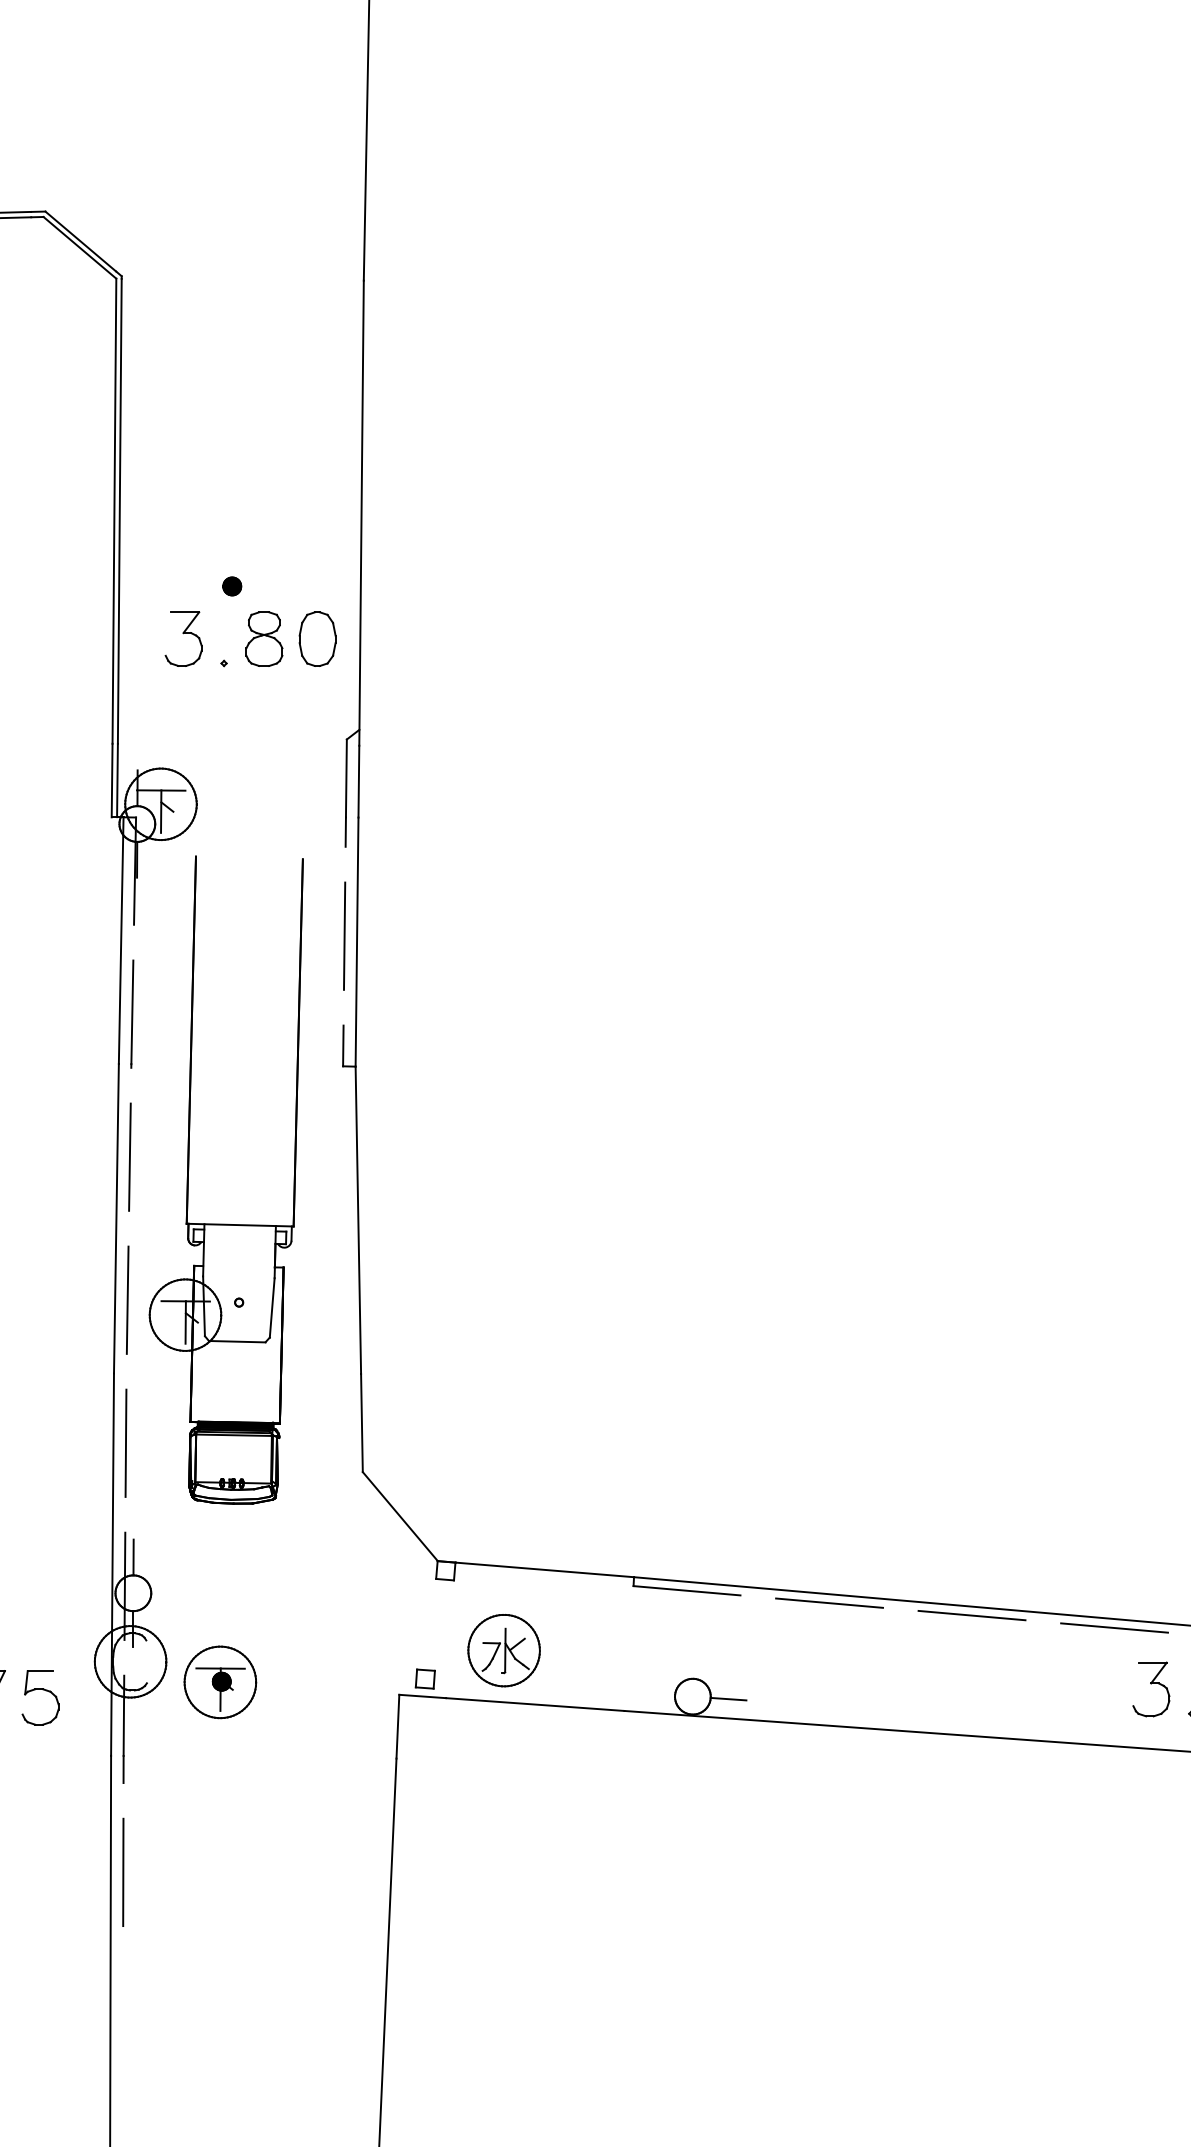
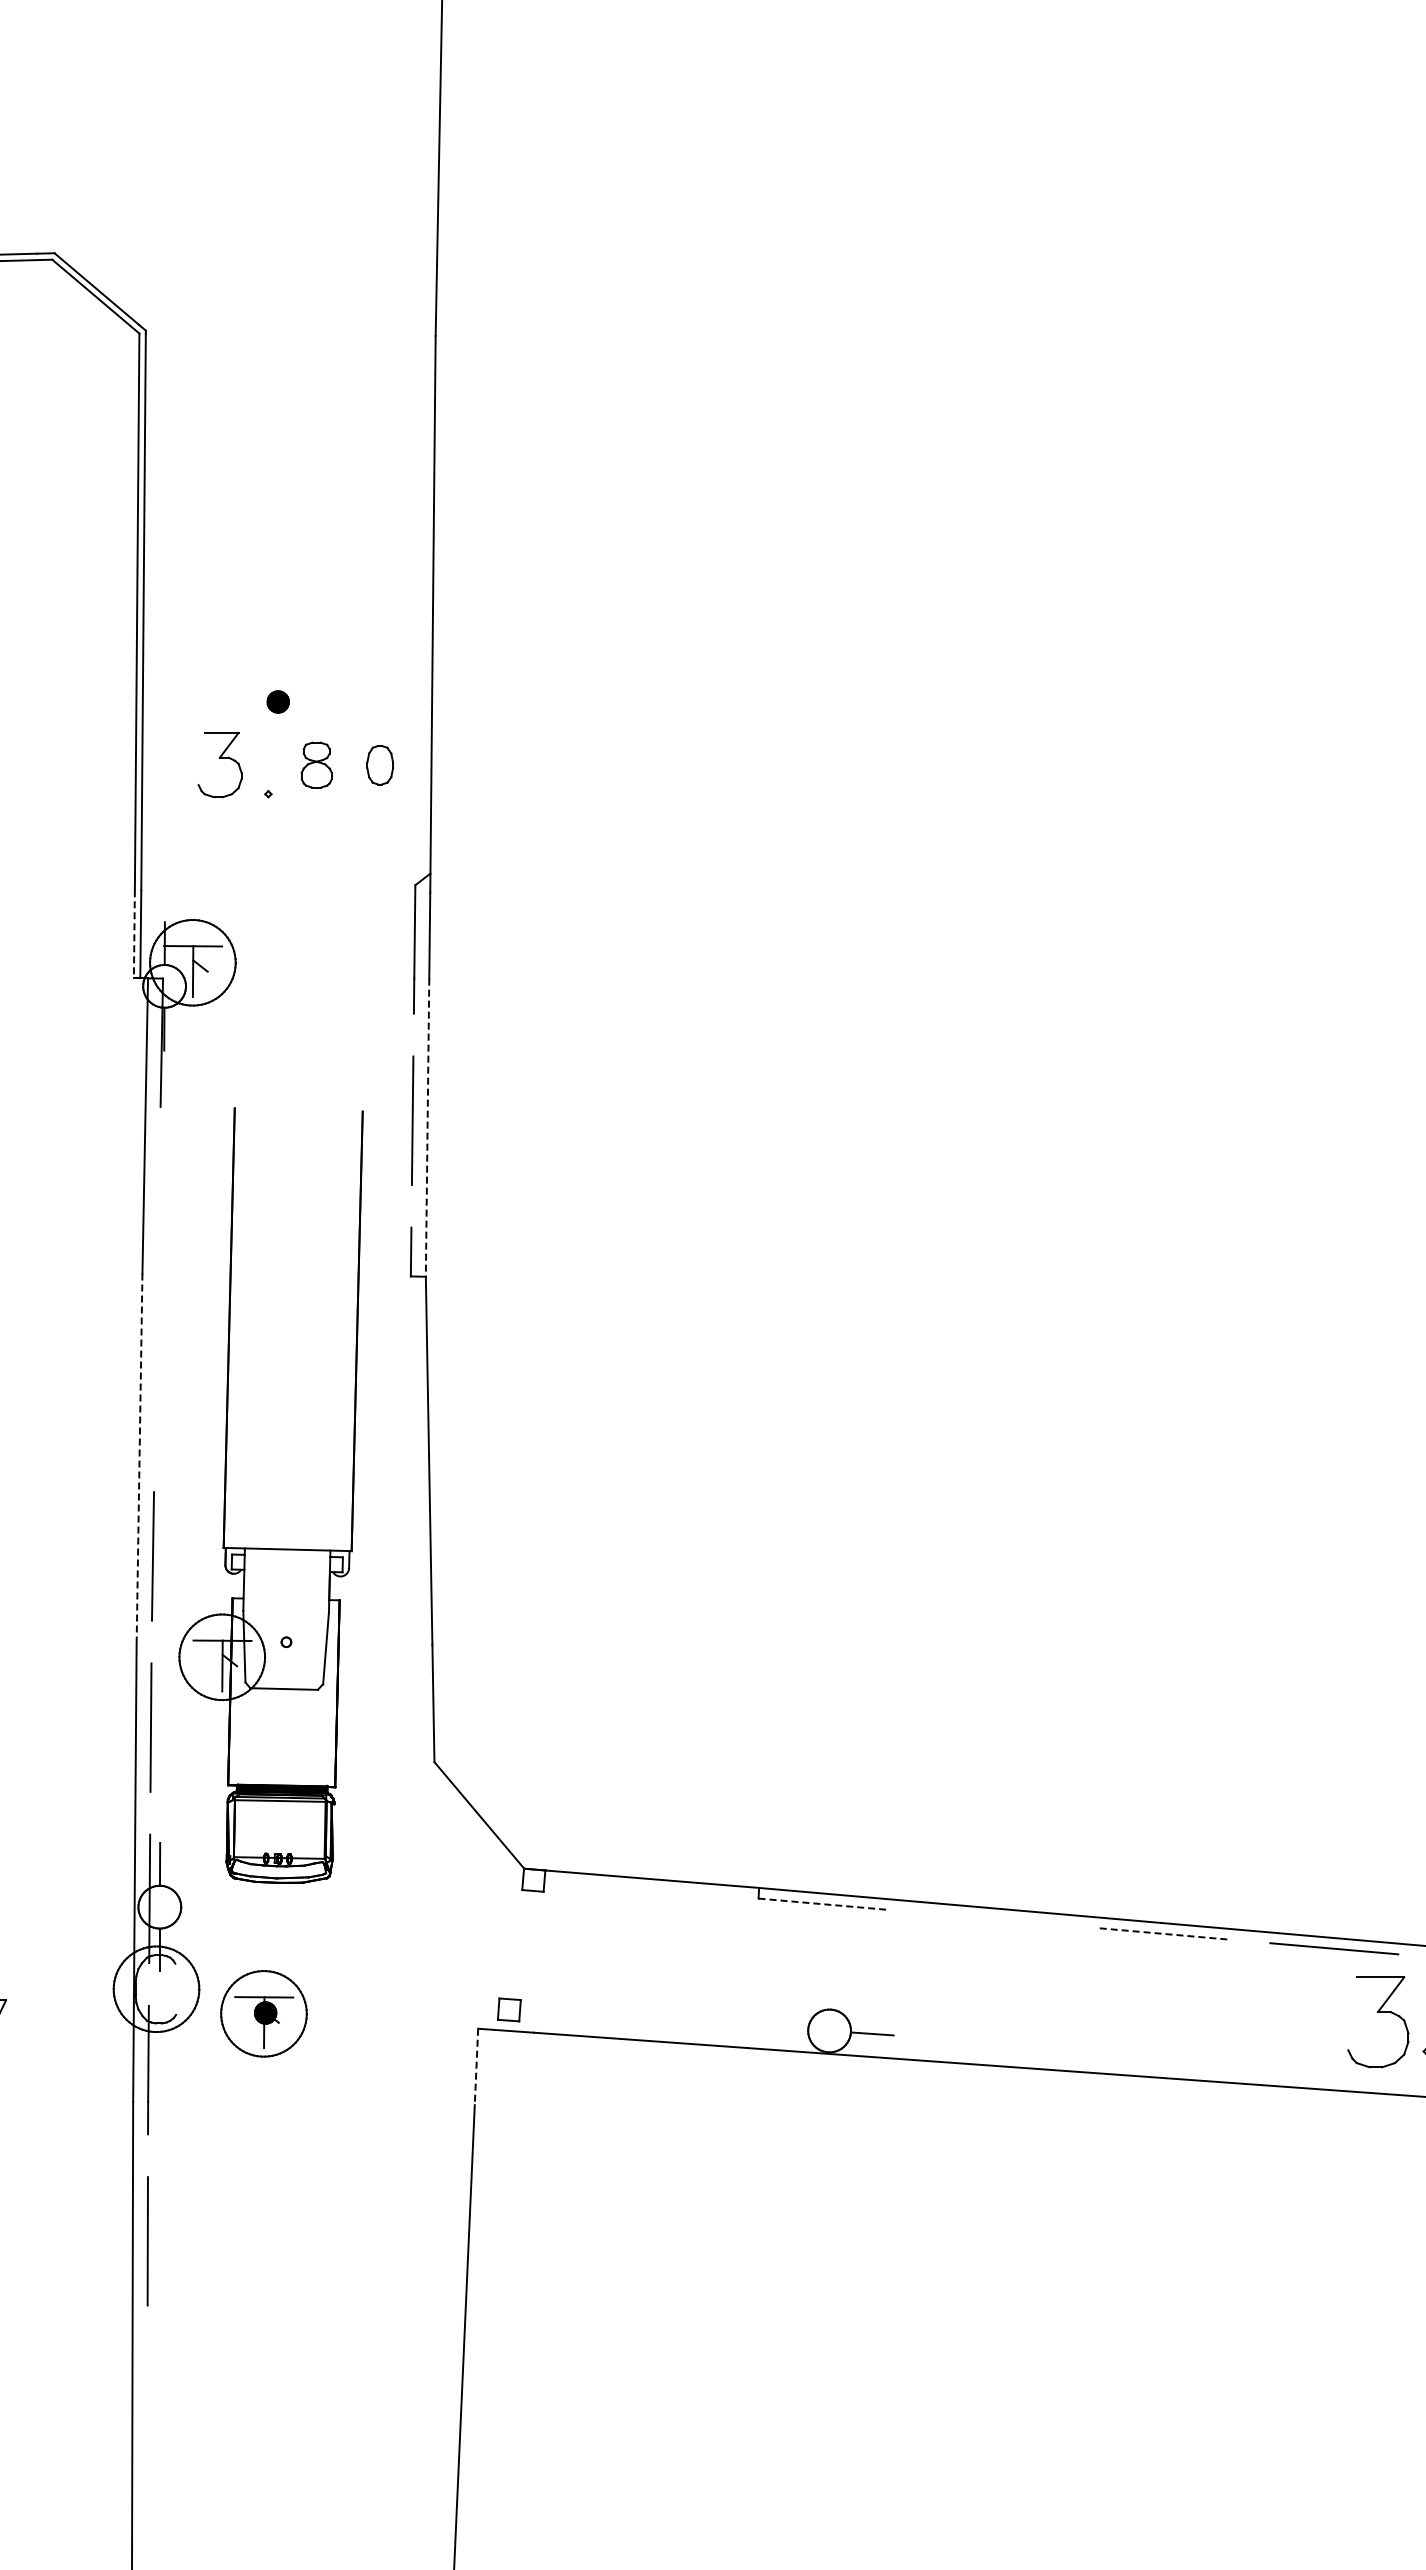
part: (264, 639) -> (316, 765), size x0.7
part: (316, 639) -> (379, 765), size x0.6
line: (112, 780) -> (134, 934), solid -> dashed
line: (356, 942) -> (427, 1128), solid -> dashed
line: (132, 1013) -> (158, 1213), removed
line: (129, 1157) -> (155, 1385), removed
part: (189, 1177) -> (226, 1492), moved
line: (116, 1219) -> (139, 1459), solid -> dashed
line: (687, 1591) -> (823, 1904), solid -> dashed
line: (828, 1602) -> (992, 1918), removed
line: (972, 1615) -> (1164, 1933), solid -> dashed
part: (504, 1650) -> (603, 1975), removed
part: (1151, 1689) -> (1378, 2022), size x1.4
part: (43, 1690) -> (52, 2023), removed
line: (397, 1727) -> (476, 2067), solid -> dashed

